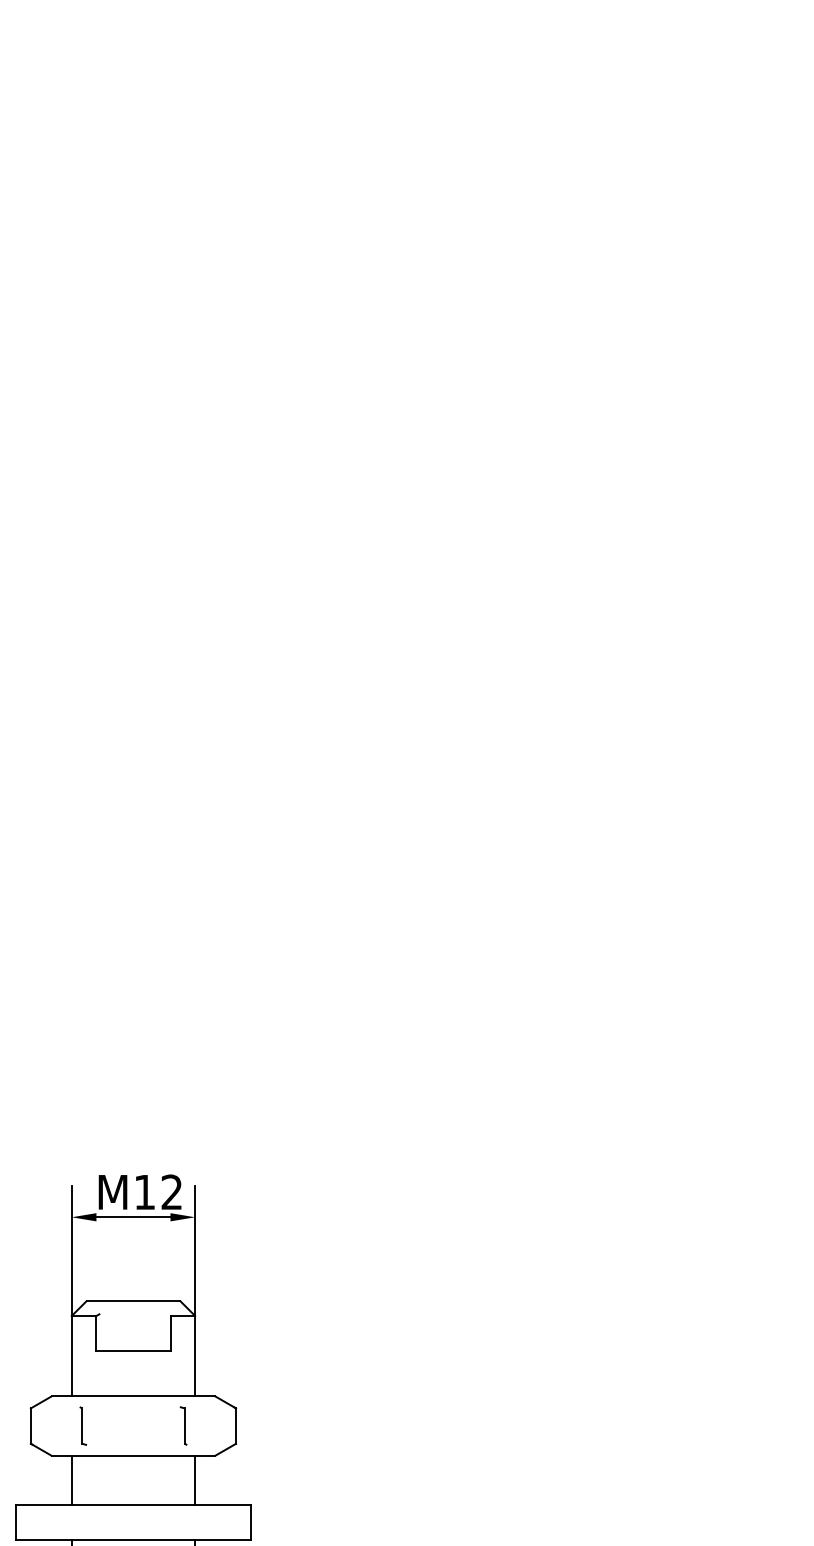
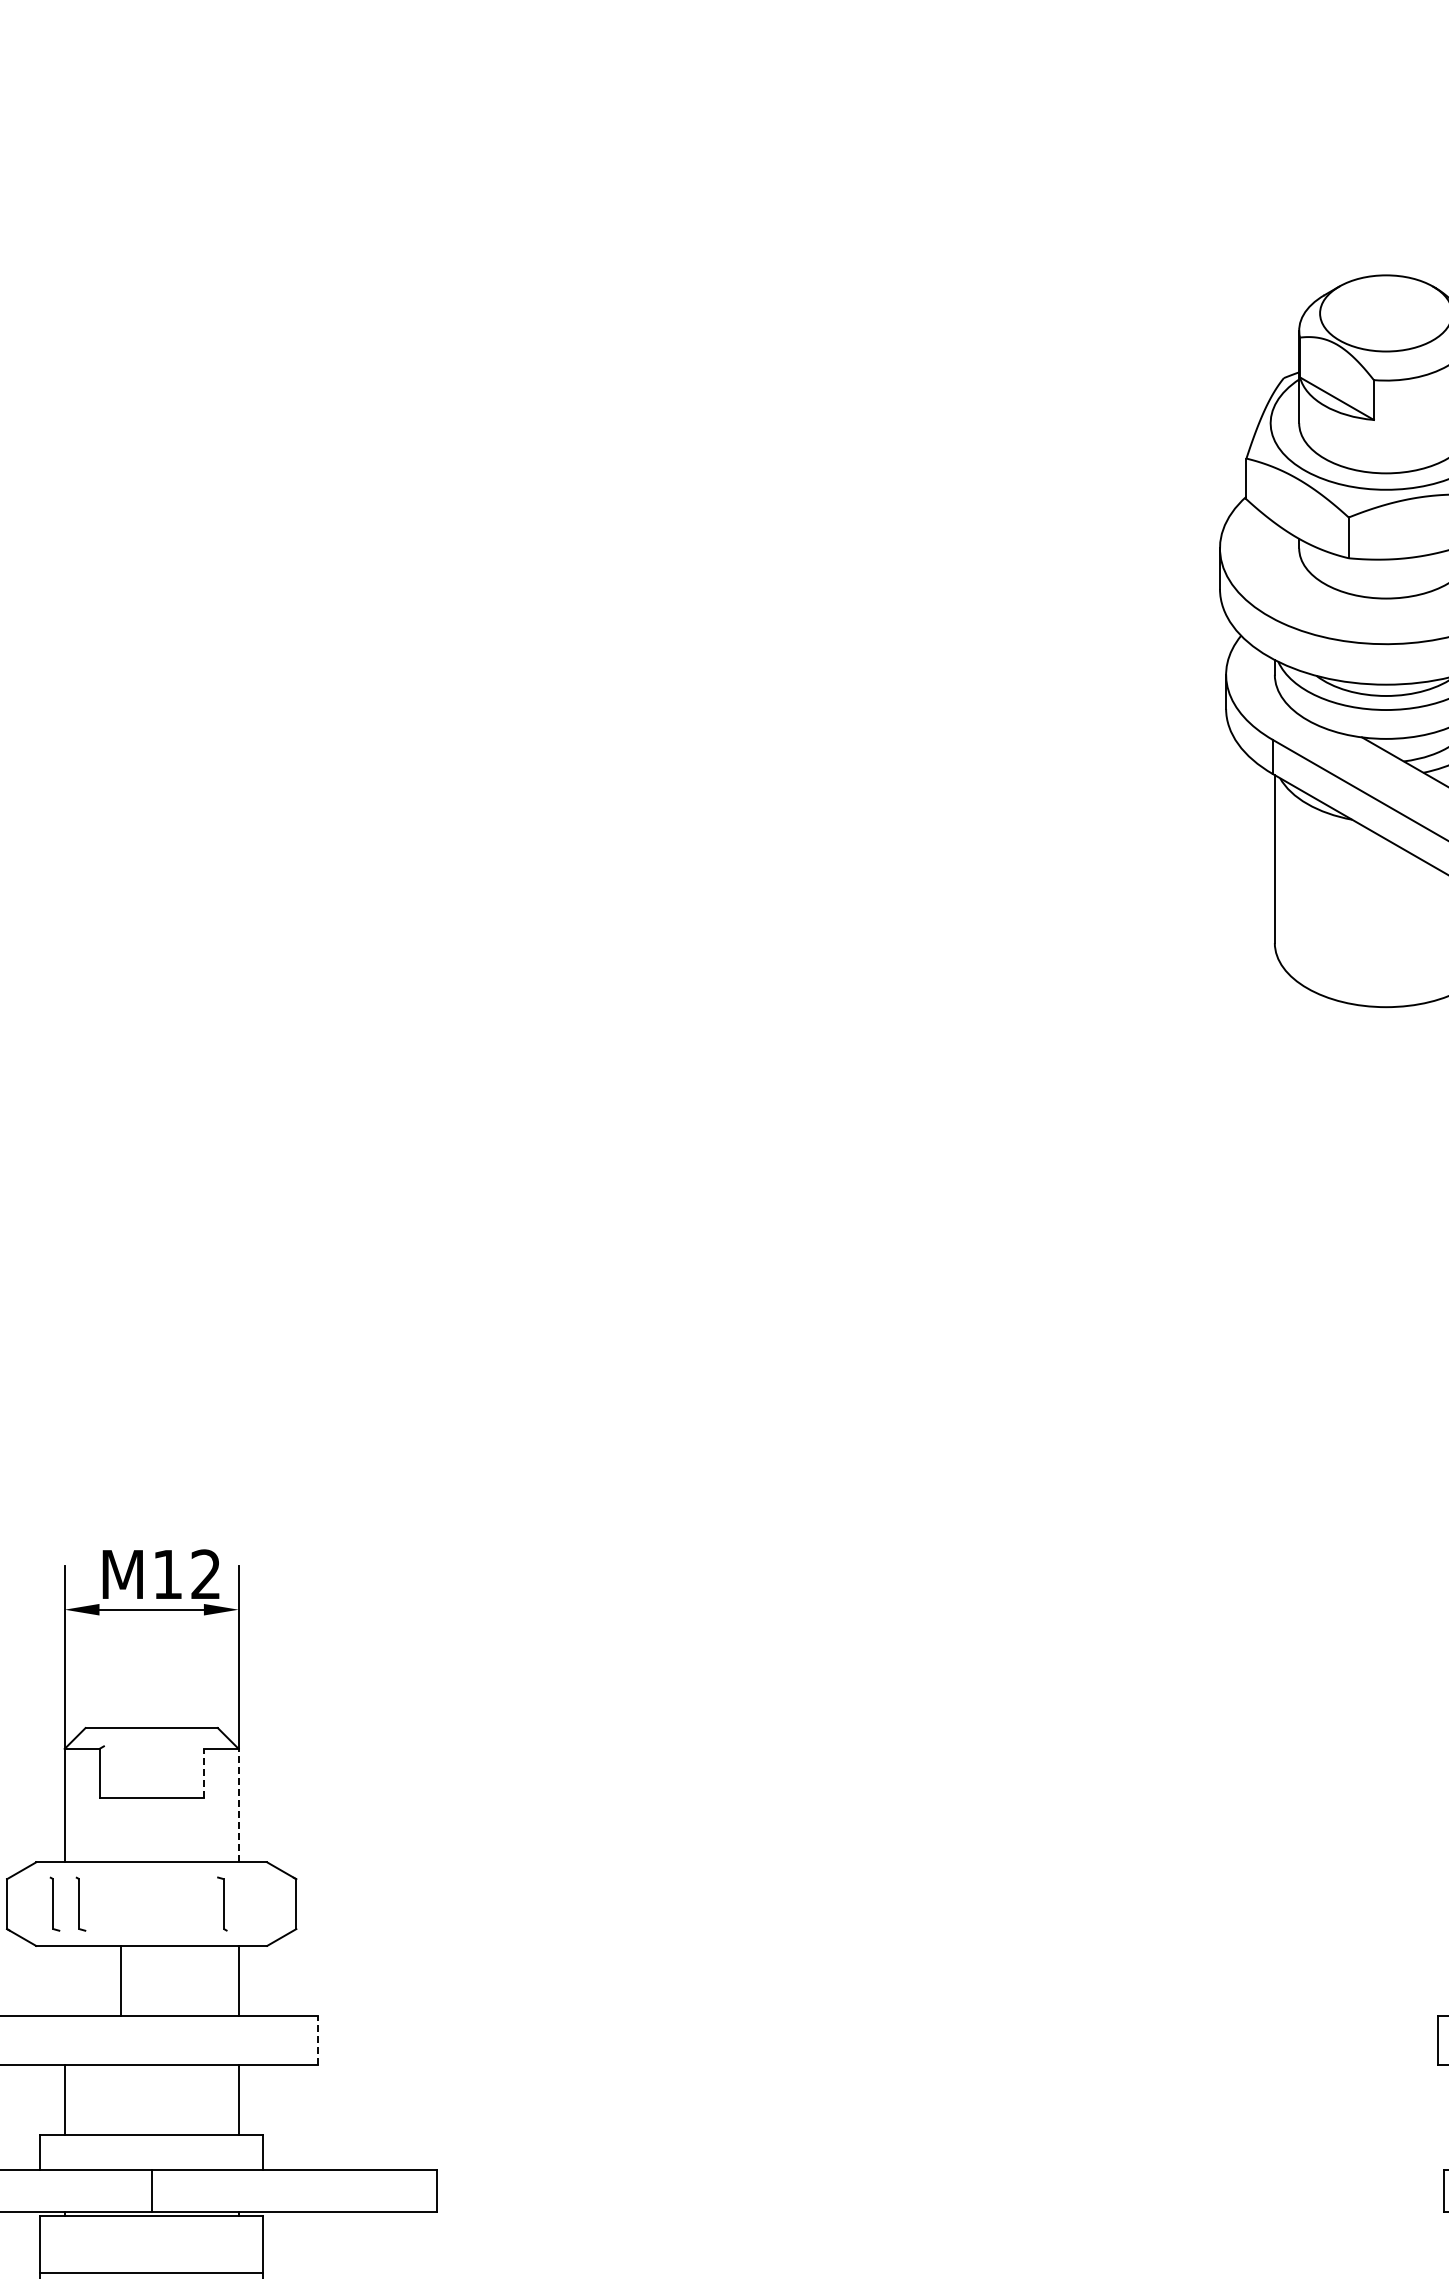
line: (170, 1332) -> (203, 1772), solid -> dashed
line: (195, 1356) -> (238, 1805), solid -> dashed
part: (64, 1425) -> (54, 1903), added
line: (71, 1480) -> (120, 1980), moved
line: (251, 1522) -> (317, 2040), solid -> dashed

